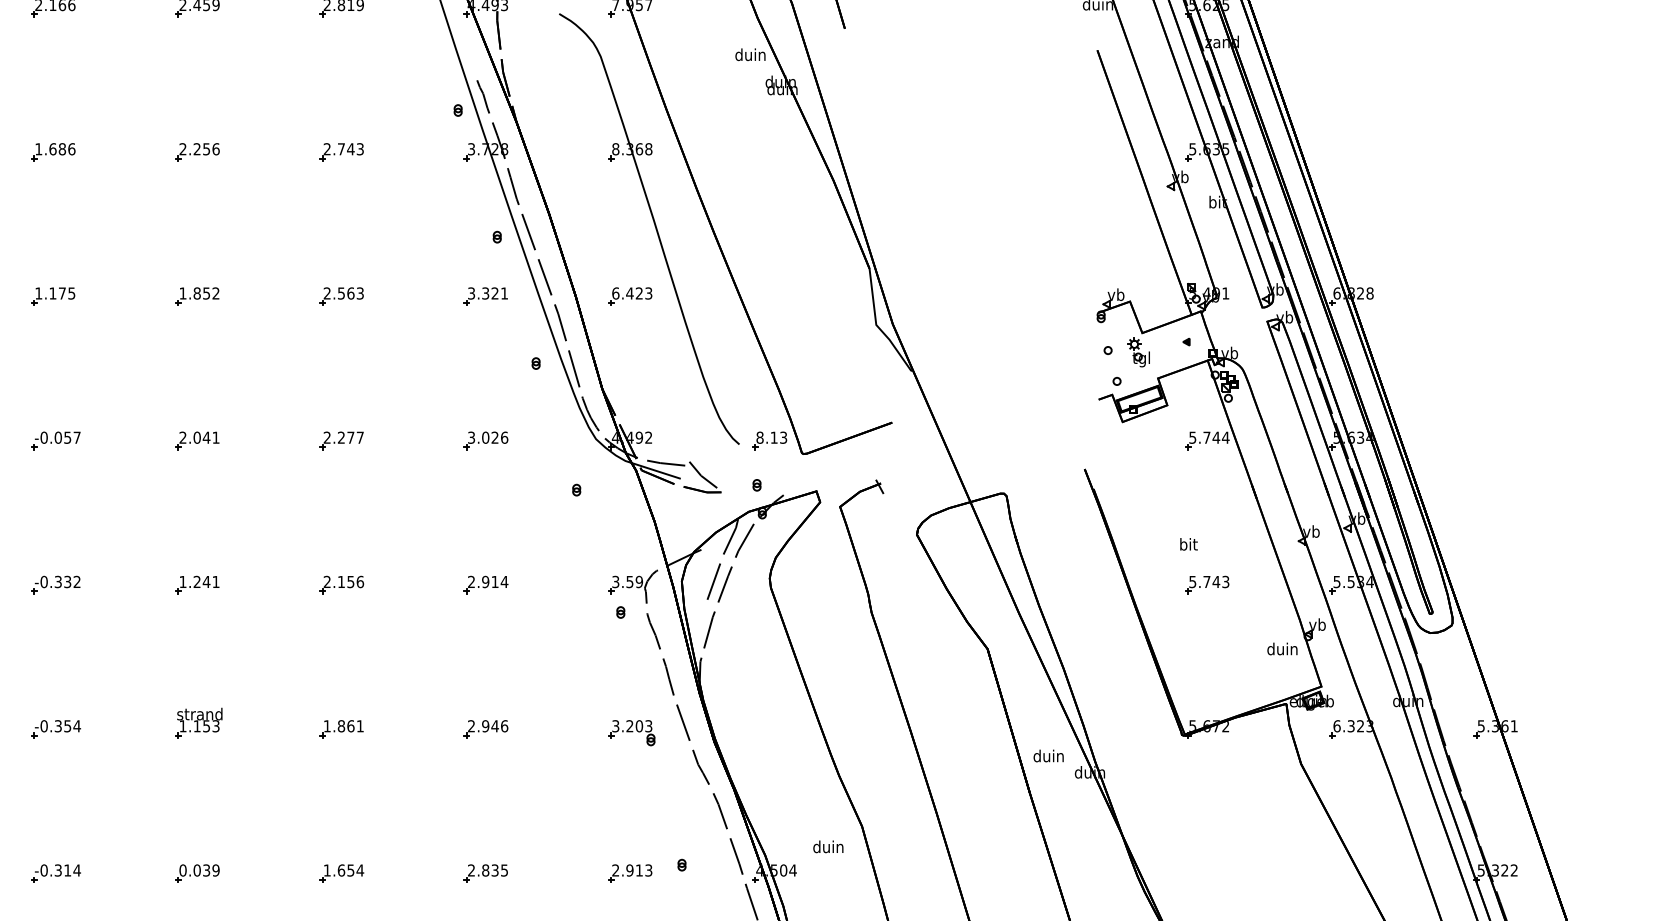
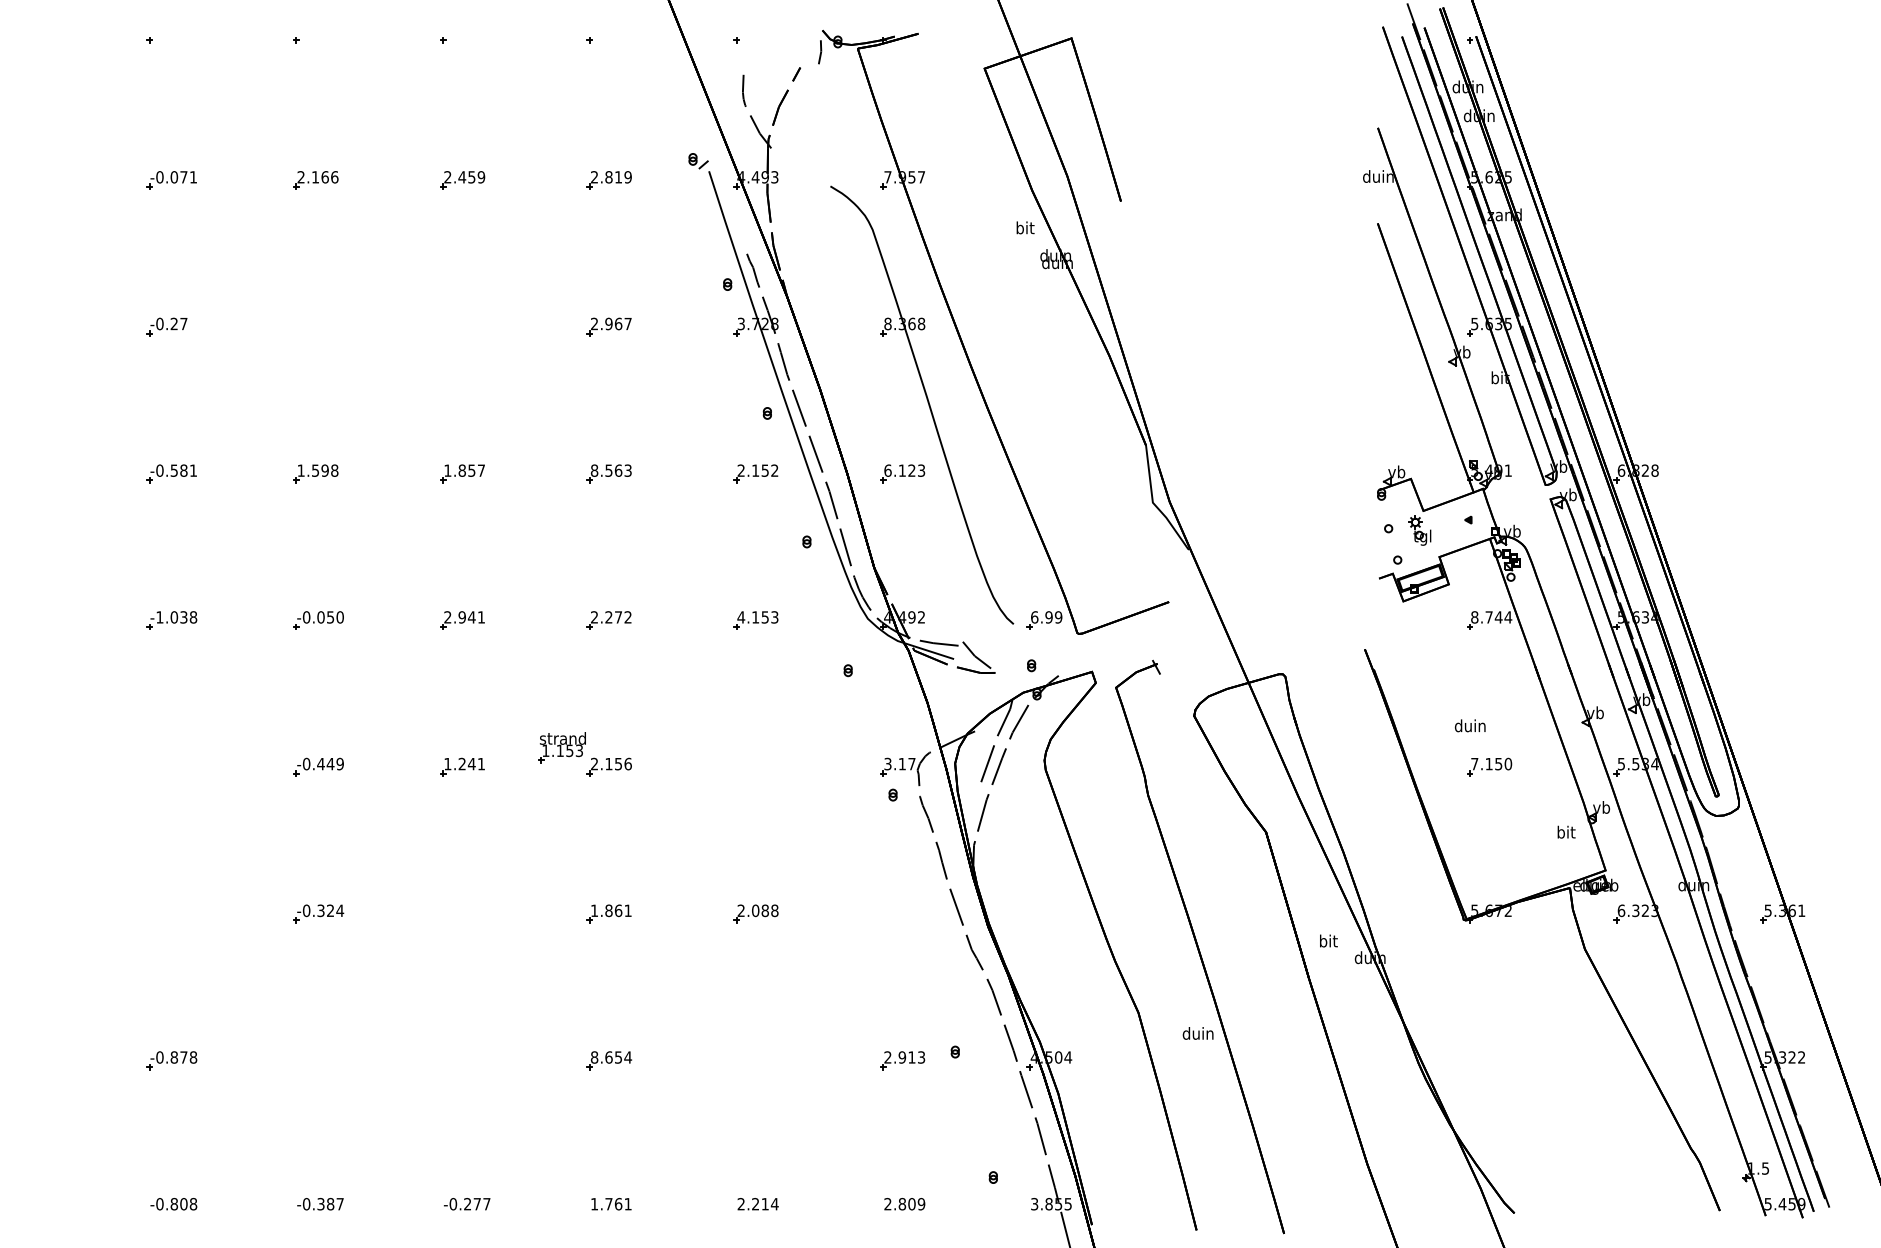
text: (750, 54) -> (1024, 227), duin -> bit
text: (350, 148) -> (618, 323), 2.743 -> 2.967
part: (52, 151) -> (315, 326), removed
part: (197, 151) -> (462, 326), removed
text: (62, 293) -> (325, 470), 1.175 -> 1.598
text: (215, 293) -> (480, 470), 1.852 -> 1.857
text: (327, 293) -> (594, 470), 2.563 -> 8.563
text: (487, 293) -> (757, 470), 3.321 -> 2.152
text: (630, 293) -> (902, 470), 6.423 -> 6.123
text: (76, 437) -> (339, 617), -0.057 -> -0.050
text: (196, 437) -> (461, 617), 2.041 -> 2.941
text: (359, 437) -> (627, 617), 2.277 -> 2.272
text: (487, 437) -> (757, 617), 3.026 -> 4.153
text: (771, 437) -> (1046, 617), 8.13 -> 6.99
text: (1192, 437) -> (1474, 617), 5.744 -> 8.744
text: (1187, 544) -> (1469, 725), bit -> duin
text: (67, 581) -> (330, 763), -0.332 -> -0.449
text: (634, 581) -> (906, 763), 3.59 -> 3.17
text: (1209, 581) -> (1491, 763), 5.743 -> 7.150
part: (485, 584) -> (755, 766), removed
text: (1282, 648) -> (1565, 831), duin -> bit
part: (198, 723) -> (561, 747), moved
text: (67, 725) -> (330, 910), -0.354 -> -0.324
text: (494, 725) -> (764, 910), 2.946 -> 2.088
part: (632, 732) -> (904, 917), removed
text: (1047, 755) -> (1327, 940), duin -> bit
text: (827, 846) -> (1197, 1033), moved
text: (327, 870) -> (594, 1057), 1.654 -> 8.654
part: (55, 873) -> (318, 1060), removed
part: (197, 873) -> (462, 1060), removed
part: (485, 873) -> (755, 1060), removed

